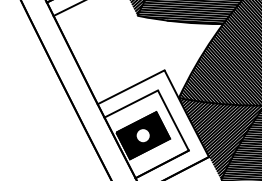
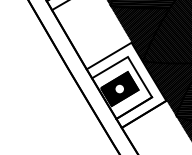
hatch: (176, 57) -> (139, 33), added

